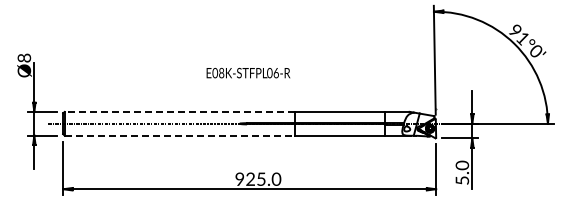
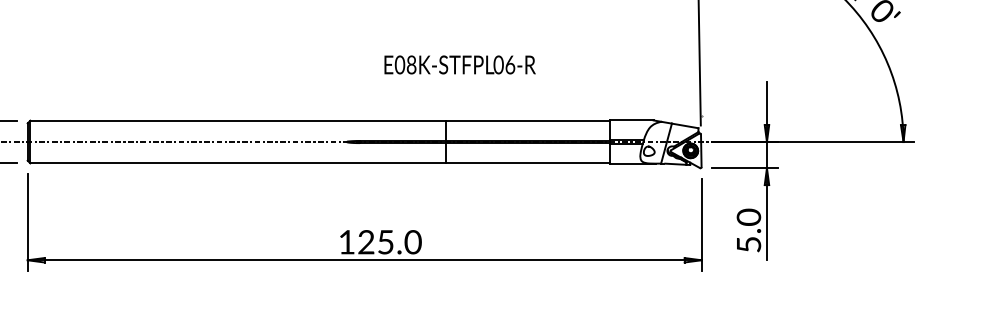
text: (248, 72) -> (460, 63), moved
line: (179, 111) -> (237, 119), dashed -> solid
line: (179, 135) -> (237, 163), dashed -> solid
text: (239, 178) -> (346, 240), 925.0 -> 125.0

